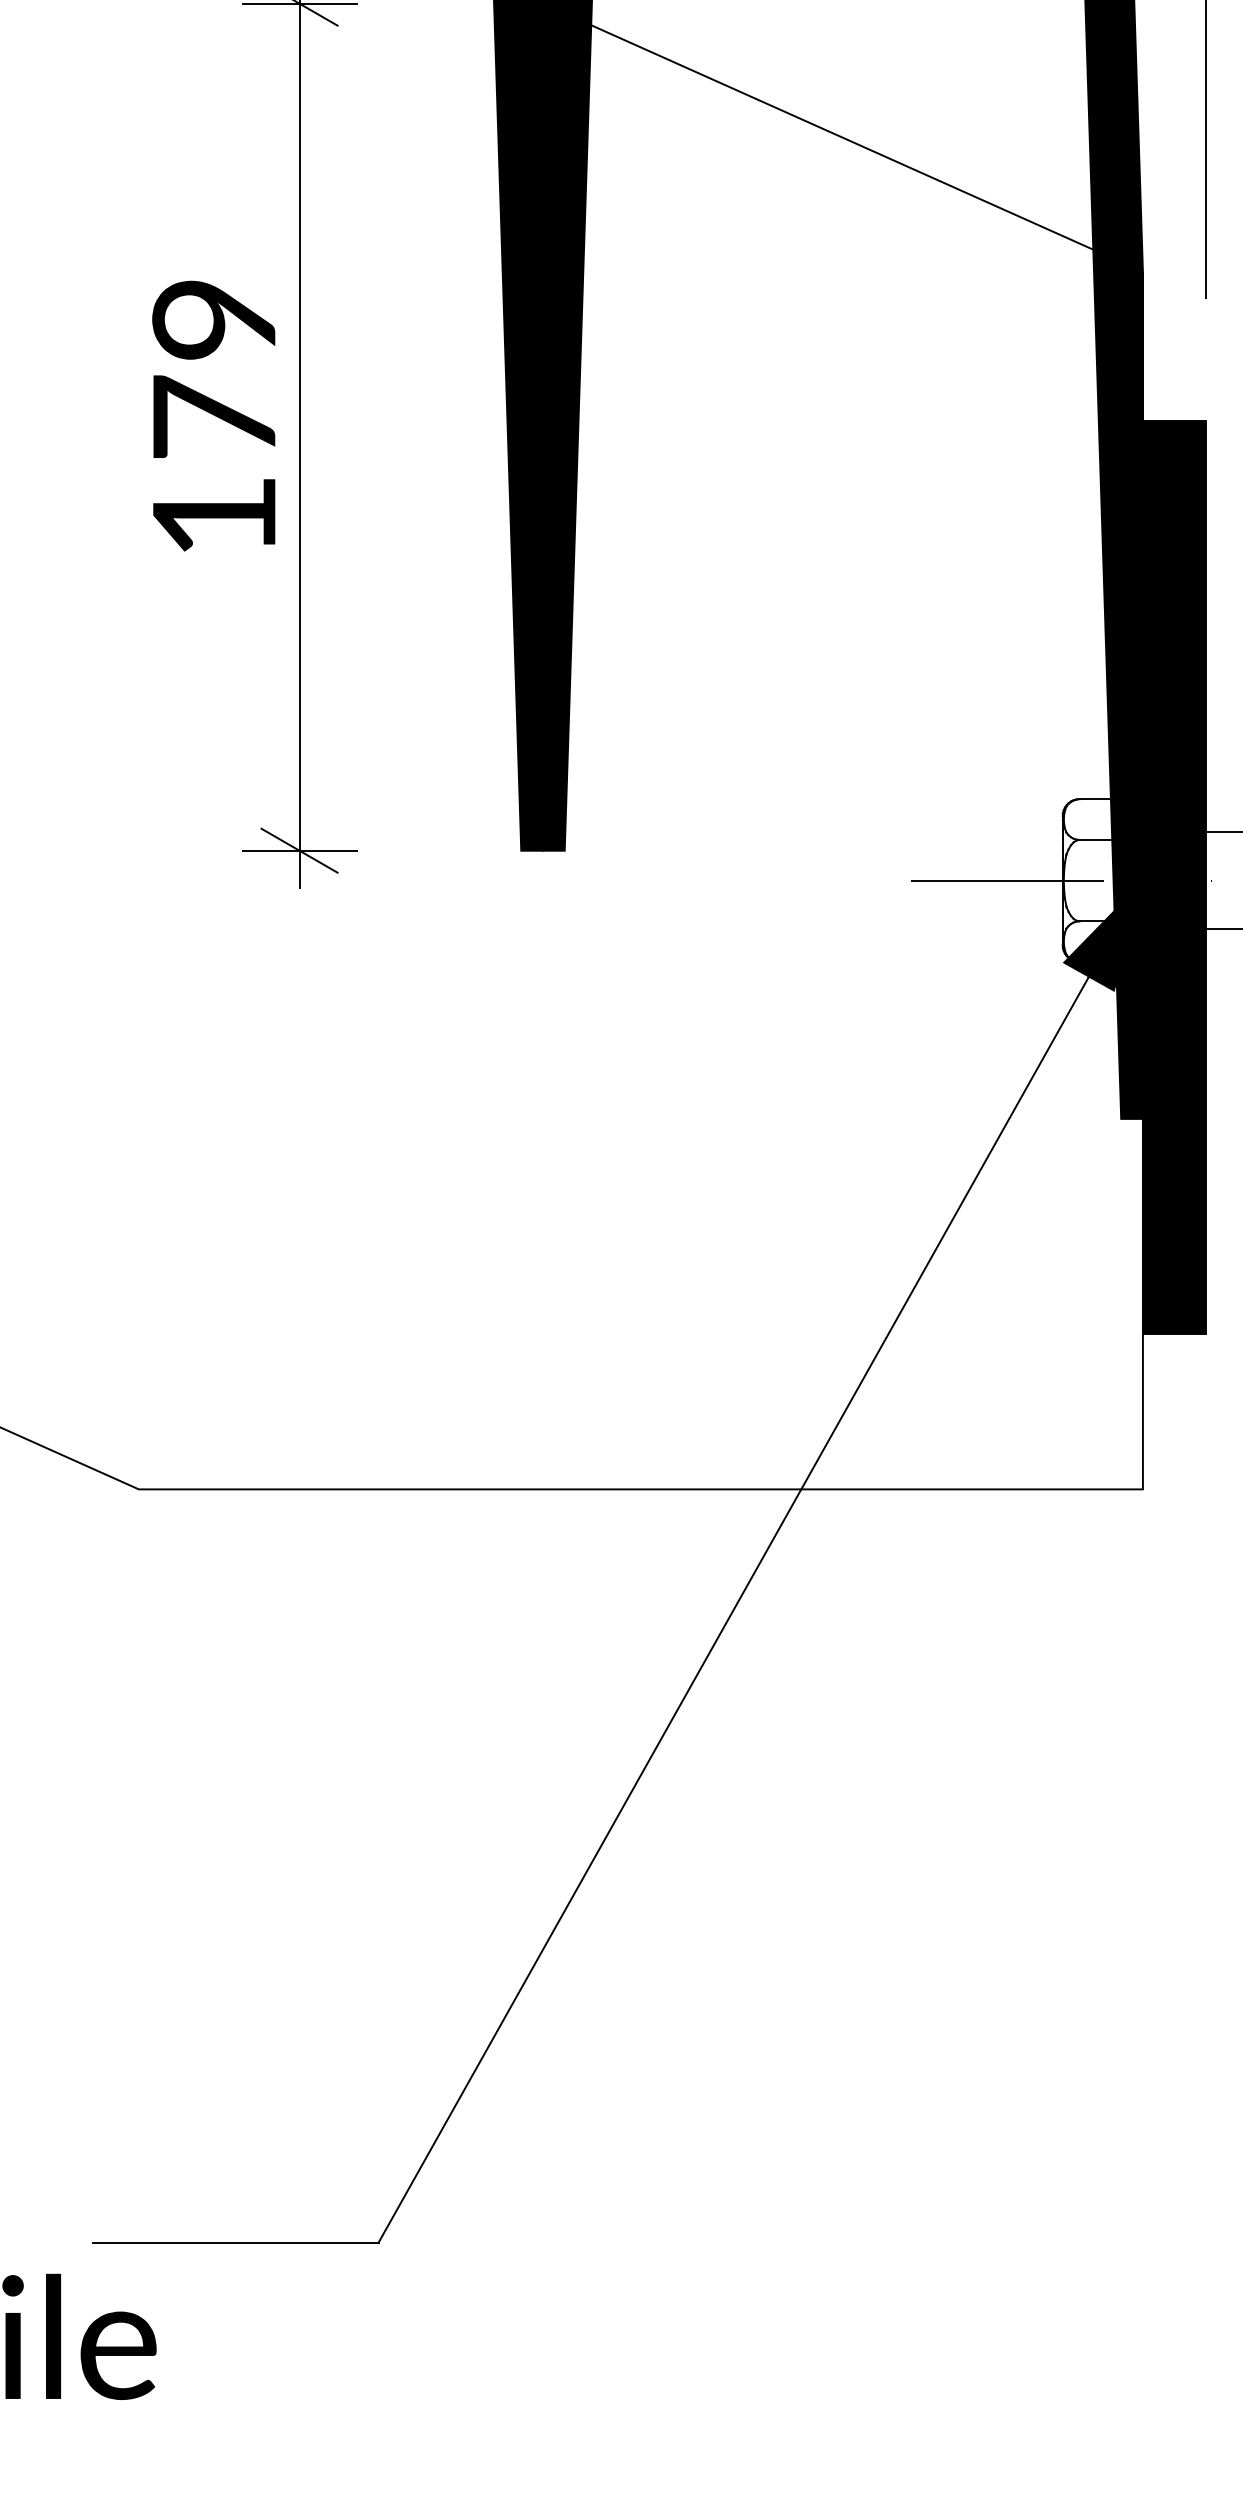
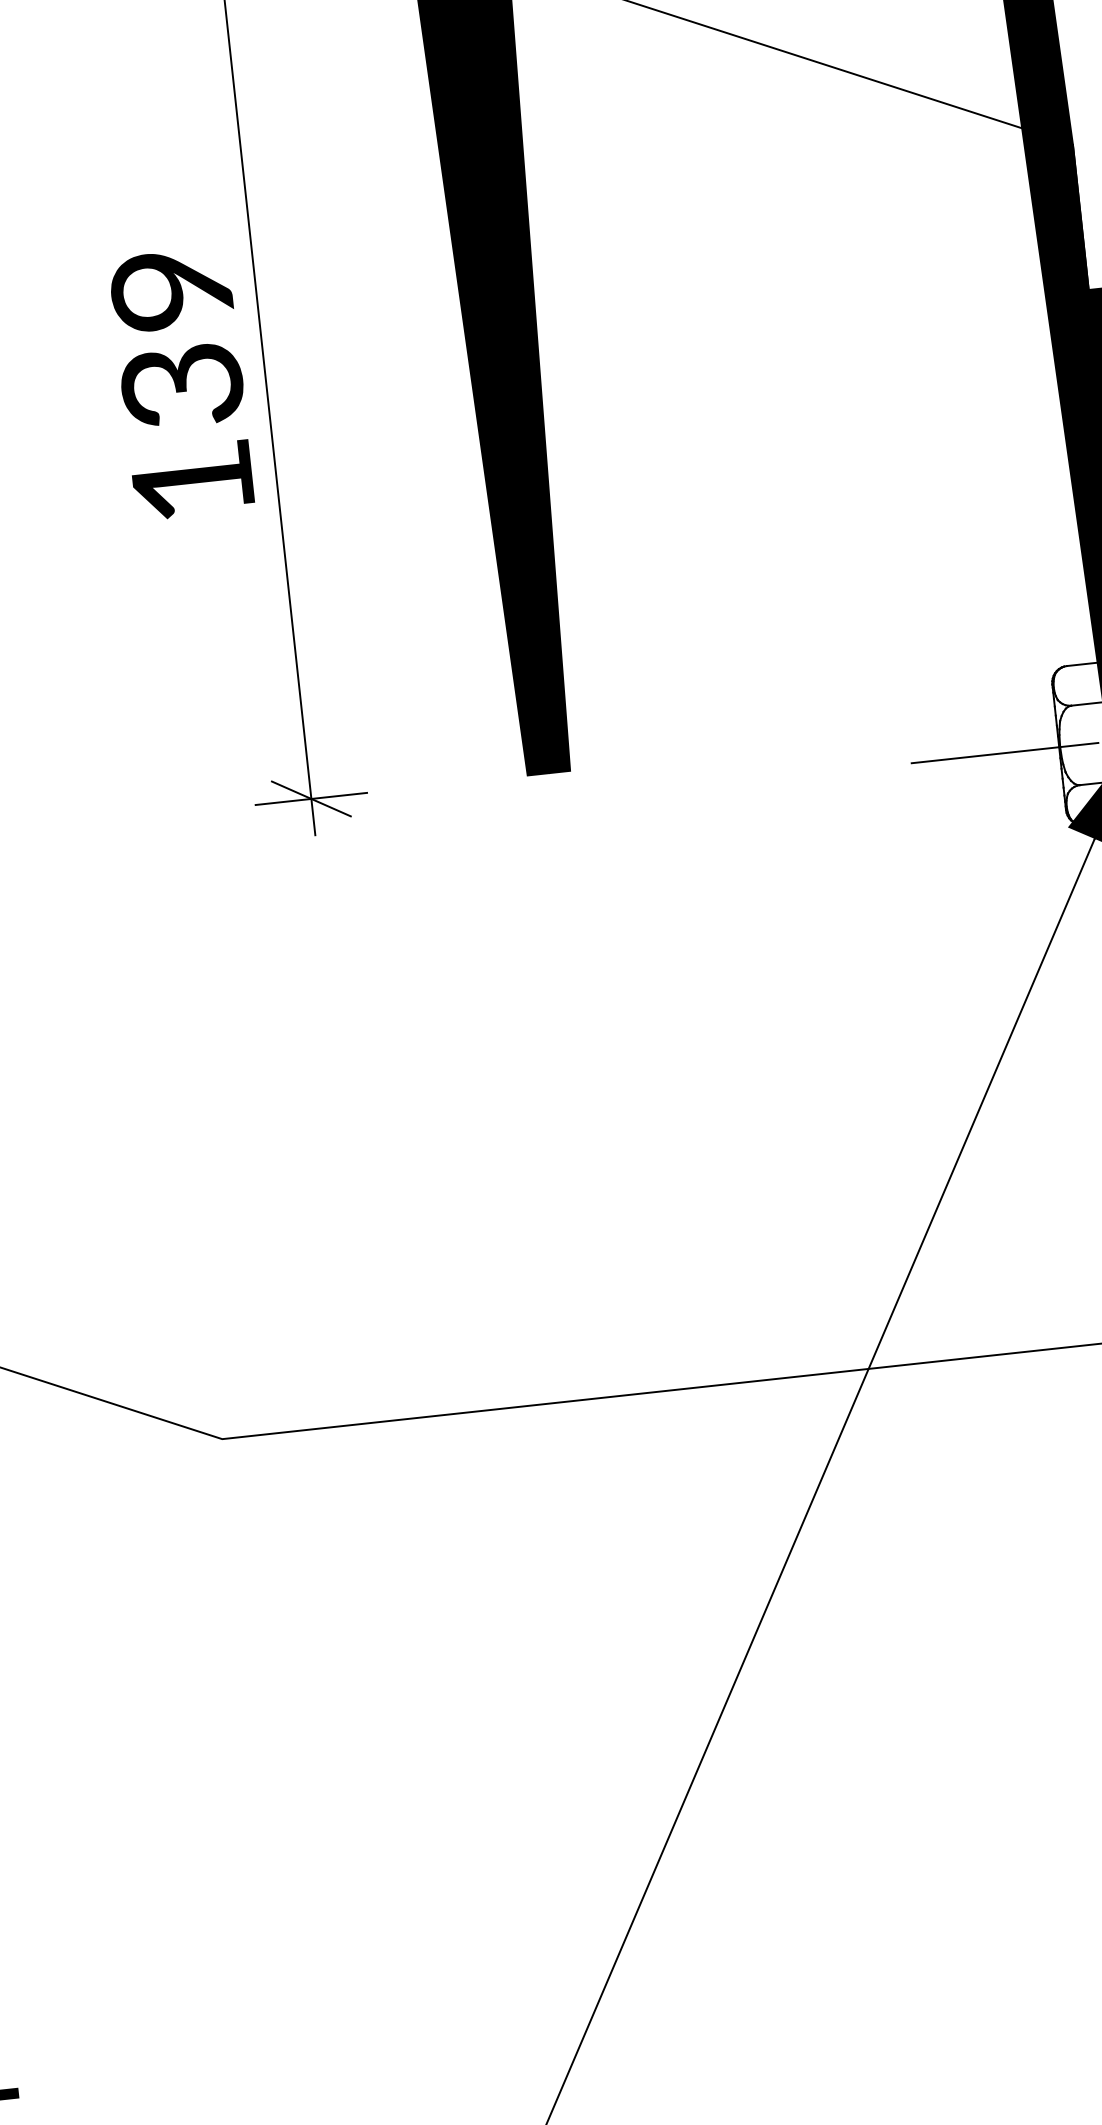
text: (214, 417) -> (182, 385), 179 -> 139

